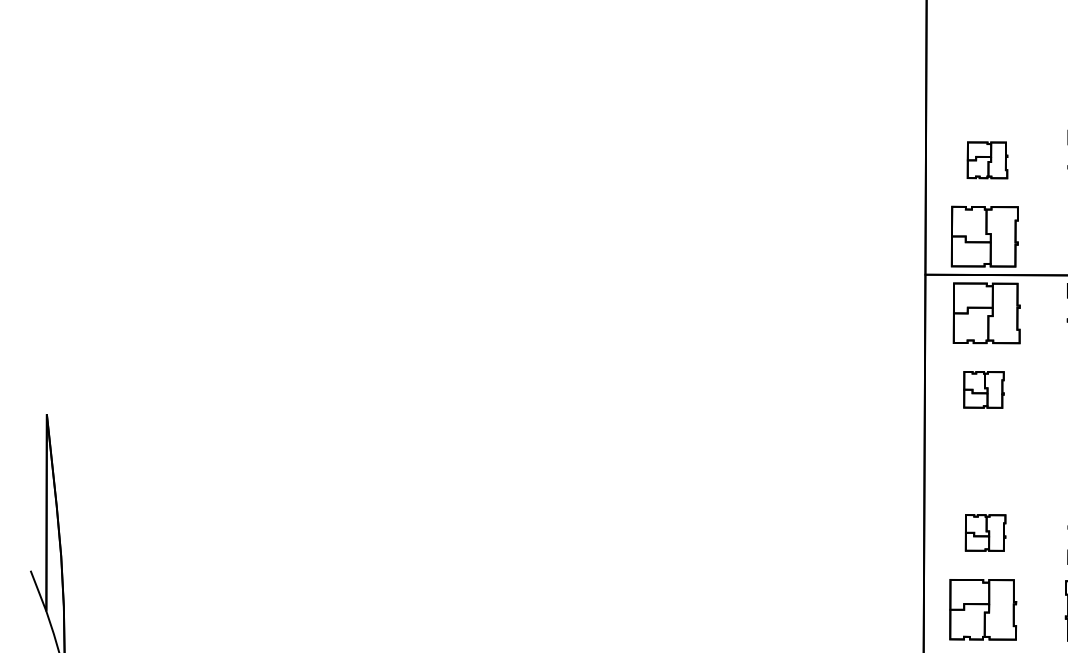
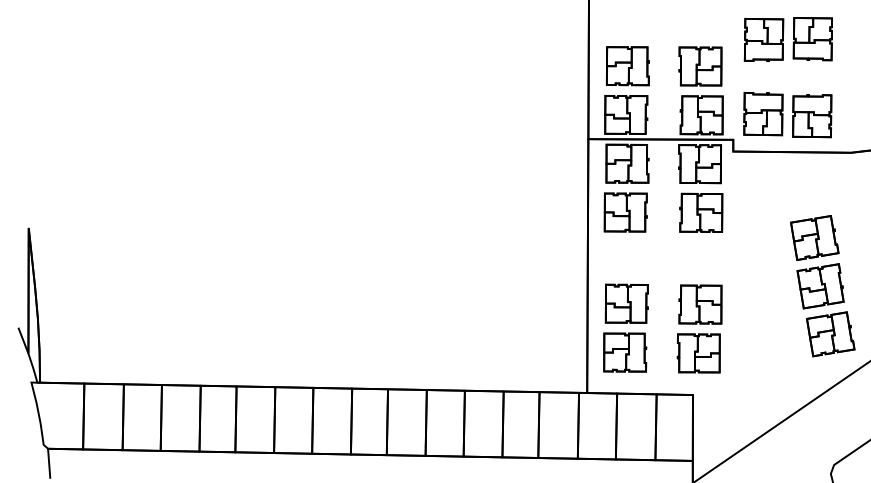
part: (986, 160) -> (627, 66), size x1.67
part: (983, 389) -> (625, 212), size x1.67
part: (985, 532) -> (626, 303), size x1.67

